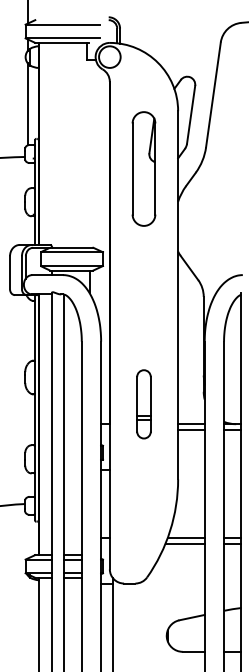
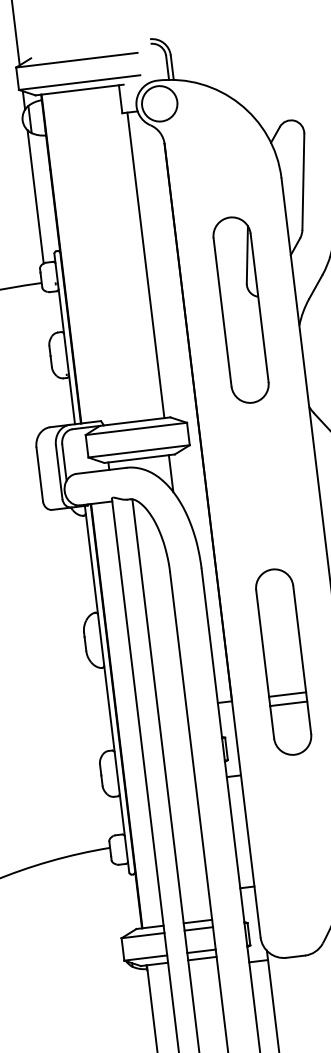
line: (89, 153) -> (145, 264), added
part: (143, 168) -> (240, 309), moved
part: (143, 404) -> (282, 662), size x1.67

